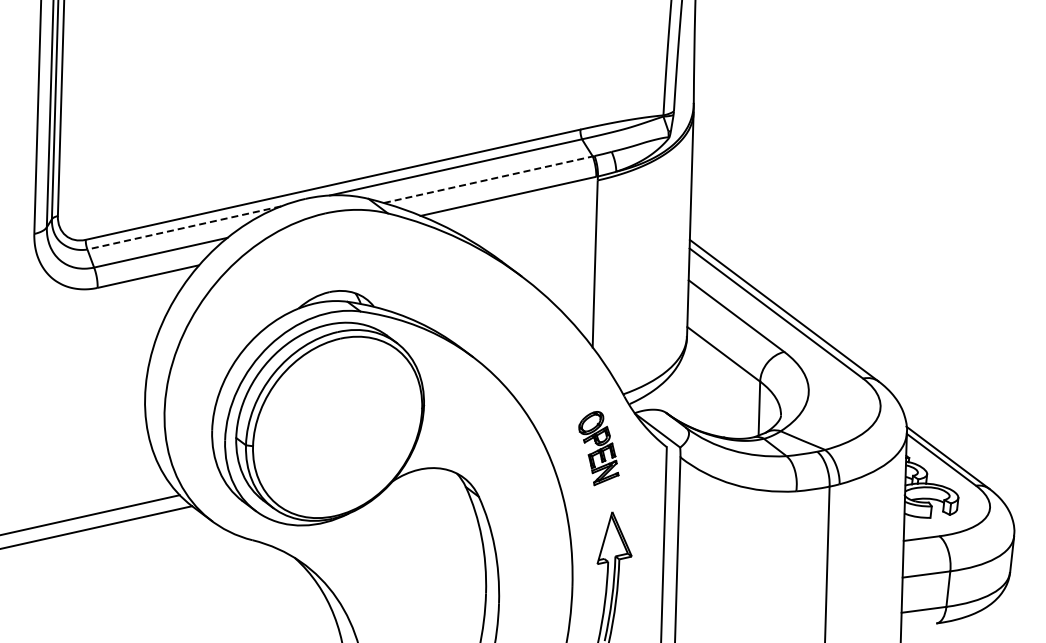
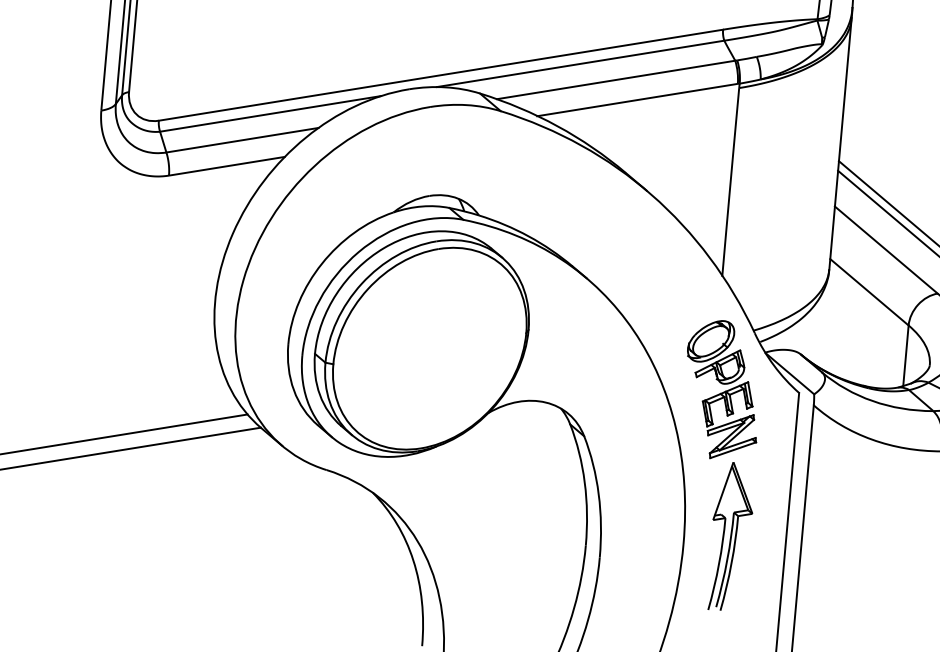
line: (488, 179) -> (616, 79), dashed -> solid
line: (183, 228) -> (269, 114), dashed -> solid
part: (598, 448) -> (722, 389), size x1.67

